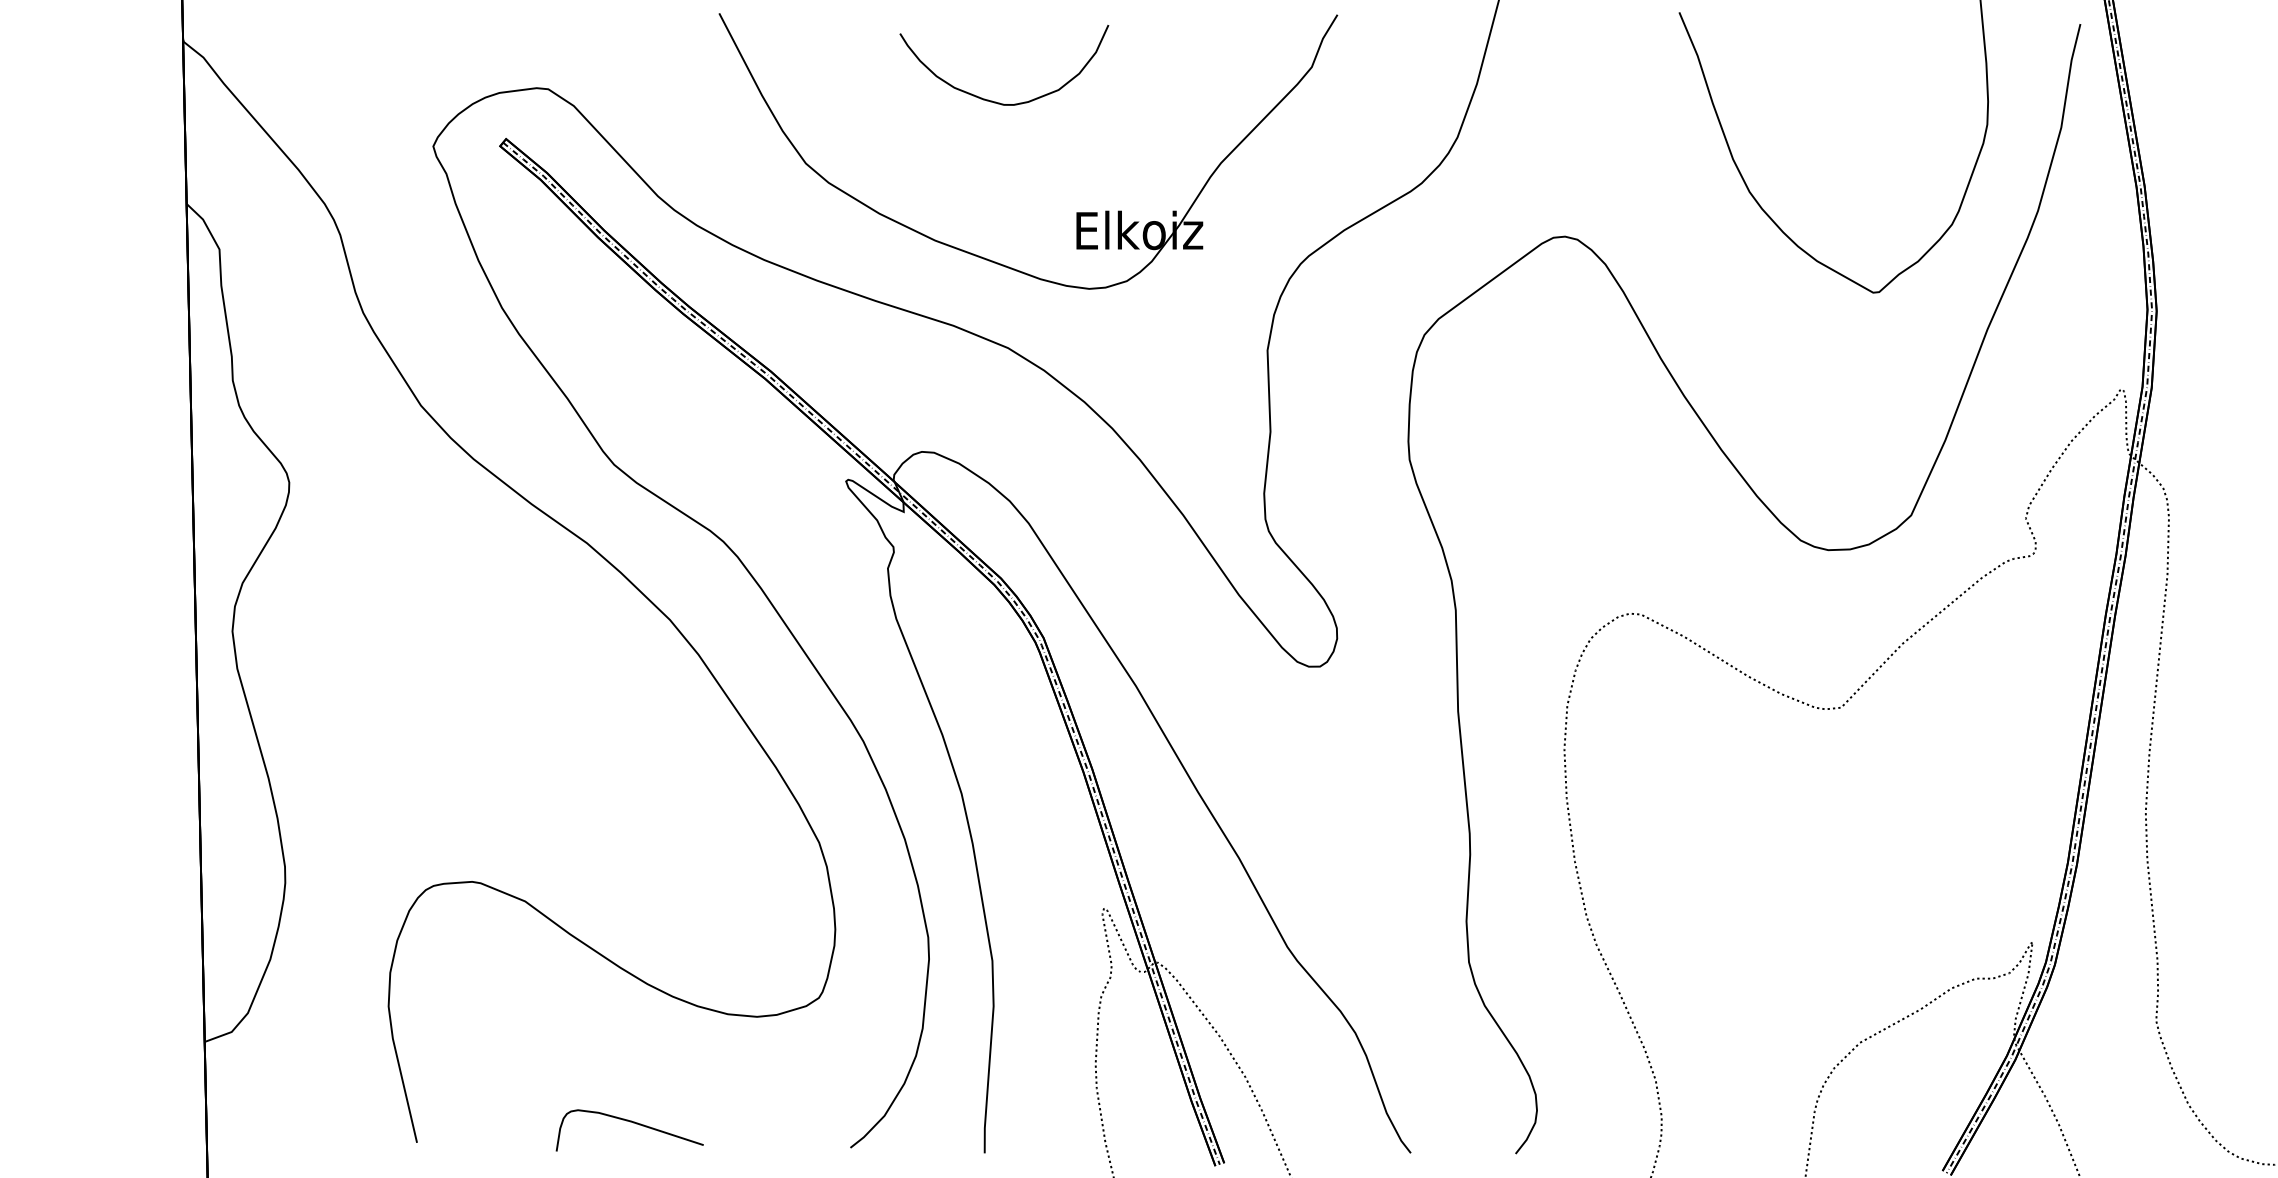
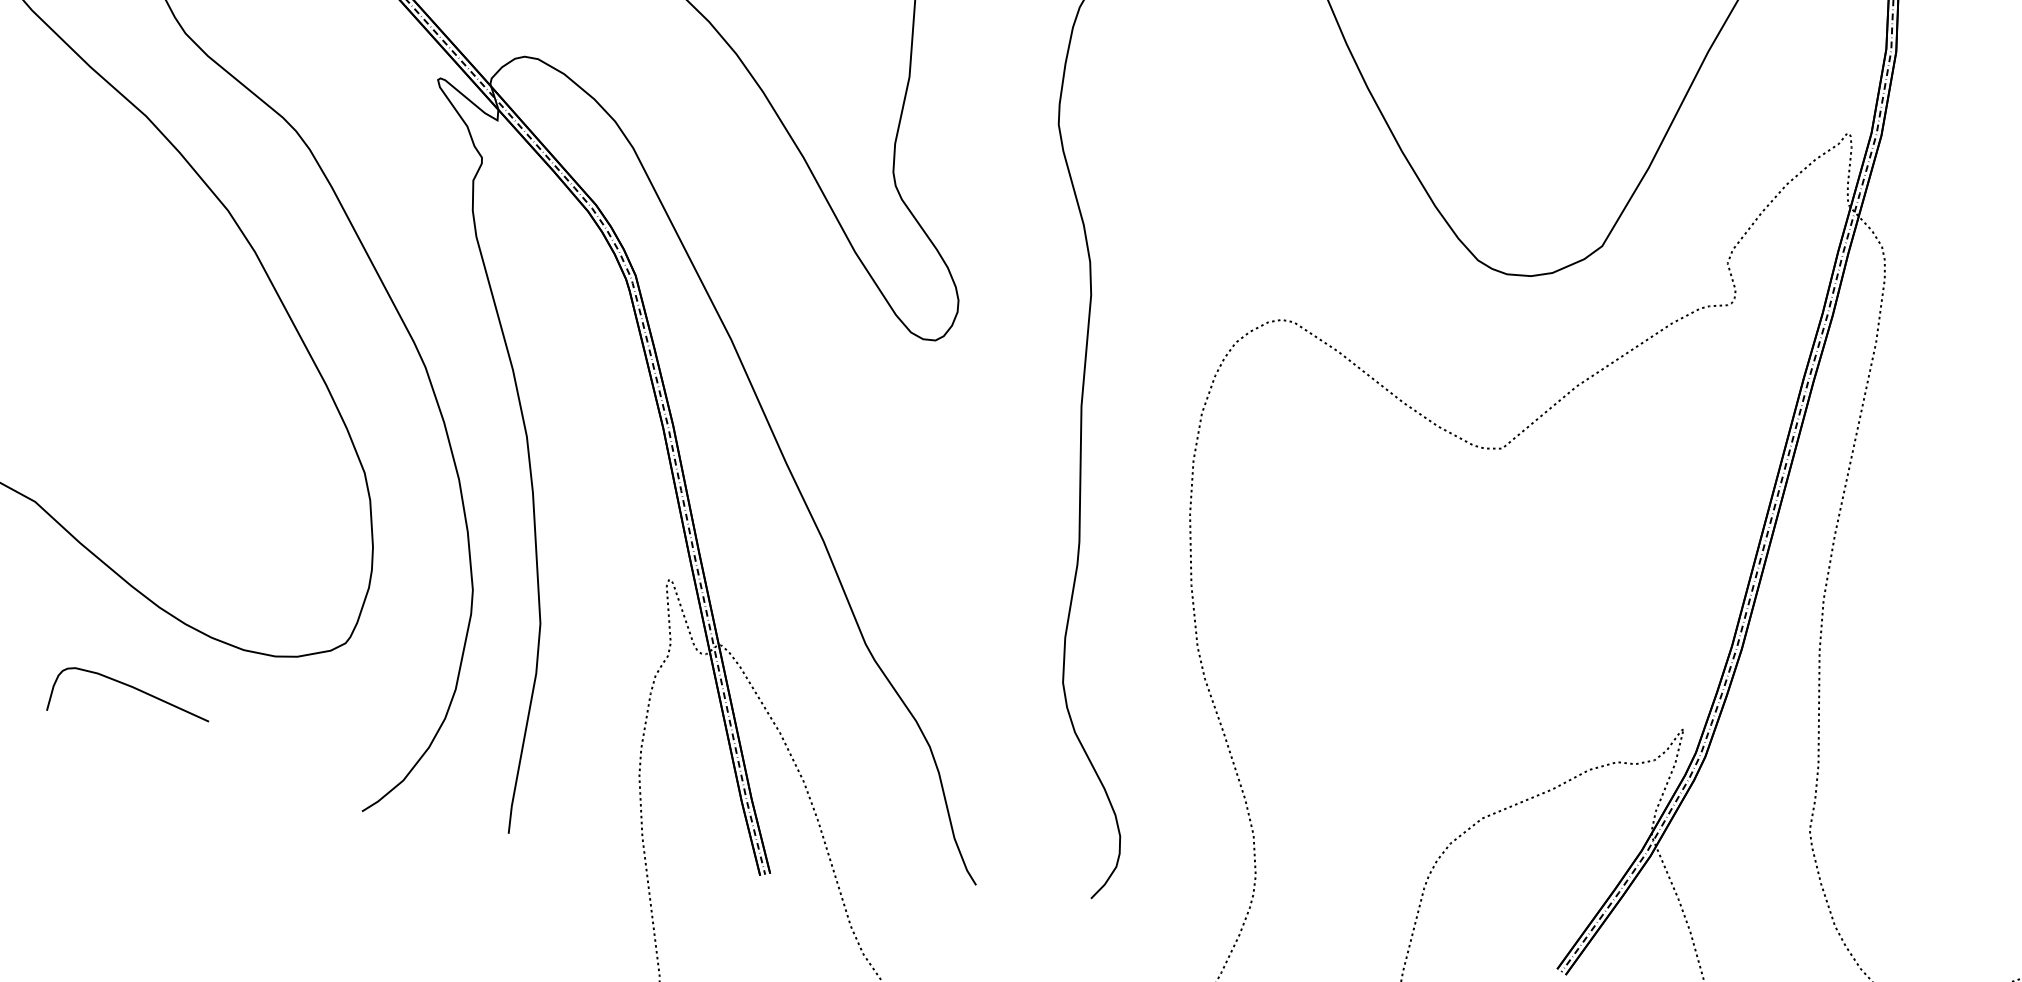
curve: (630, 1122) -> (131, 687), moved

